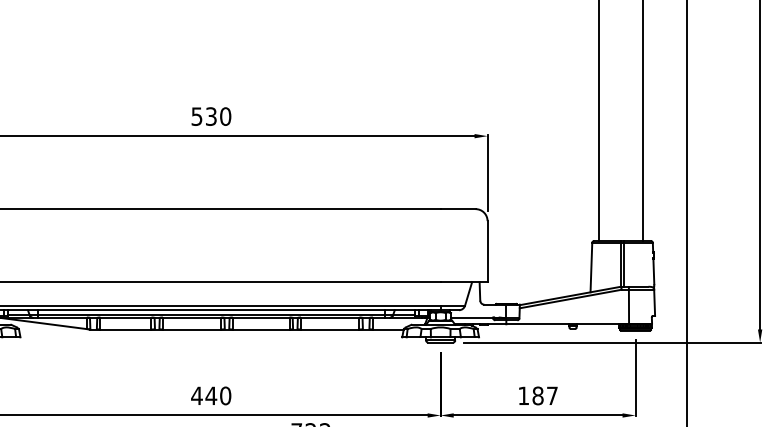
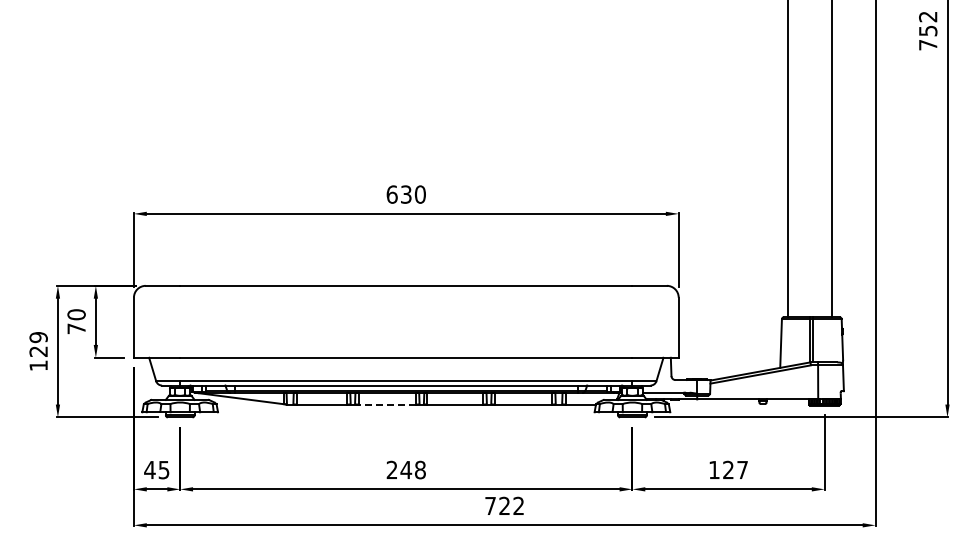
text: (196, 116) -> (391, 194), 530 -> 630
line: (192, 329) -> (387, 404), solid -> dashed
text: (210, 395) -> (405, 469), 440 -> 248
text: (538, 395) -> (728, 469), 187 -> 127

